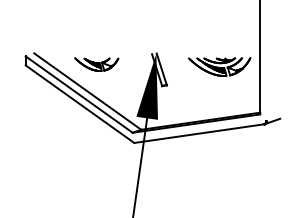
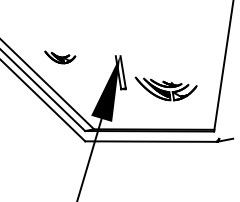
part: (96, 64) -> (59, 58), size x0.7
part: (219, 66) -> (164, 89), moved

